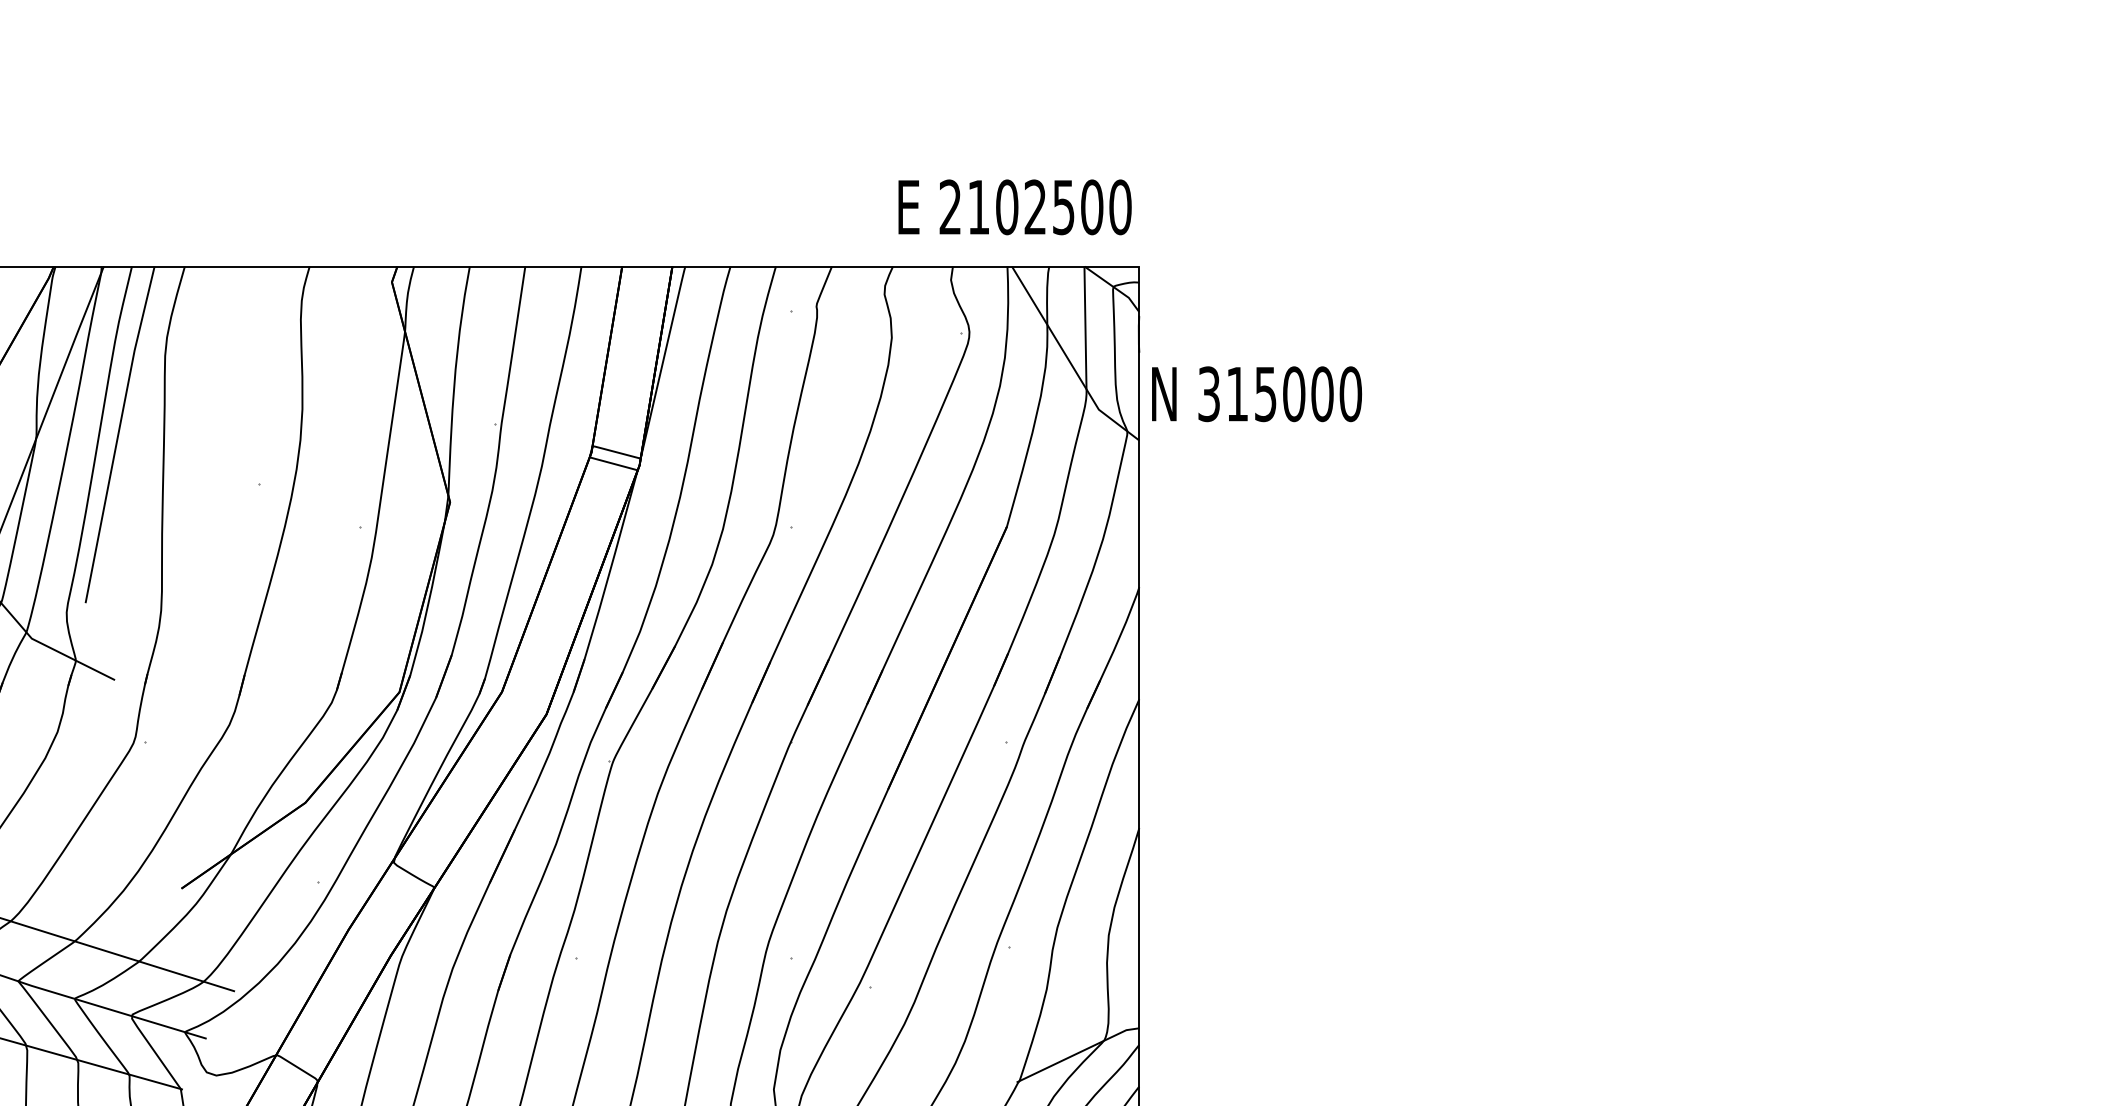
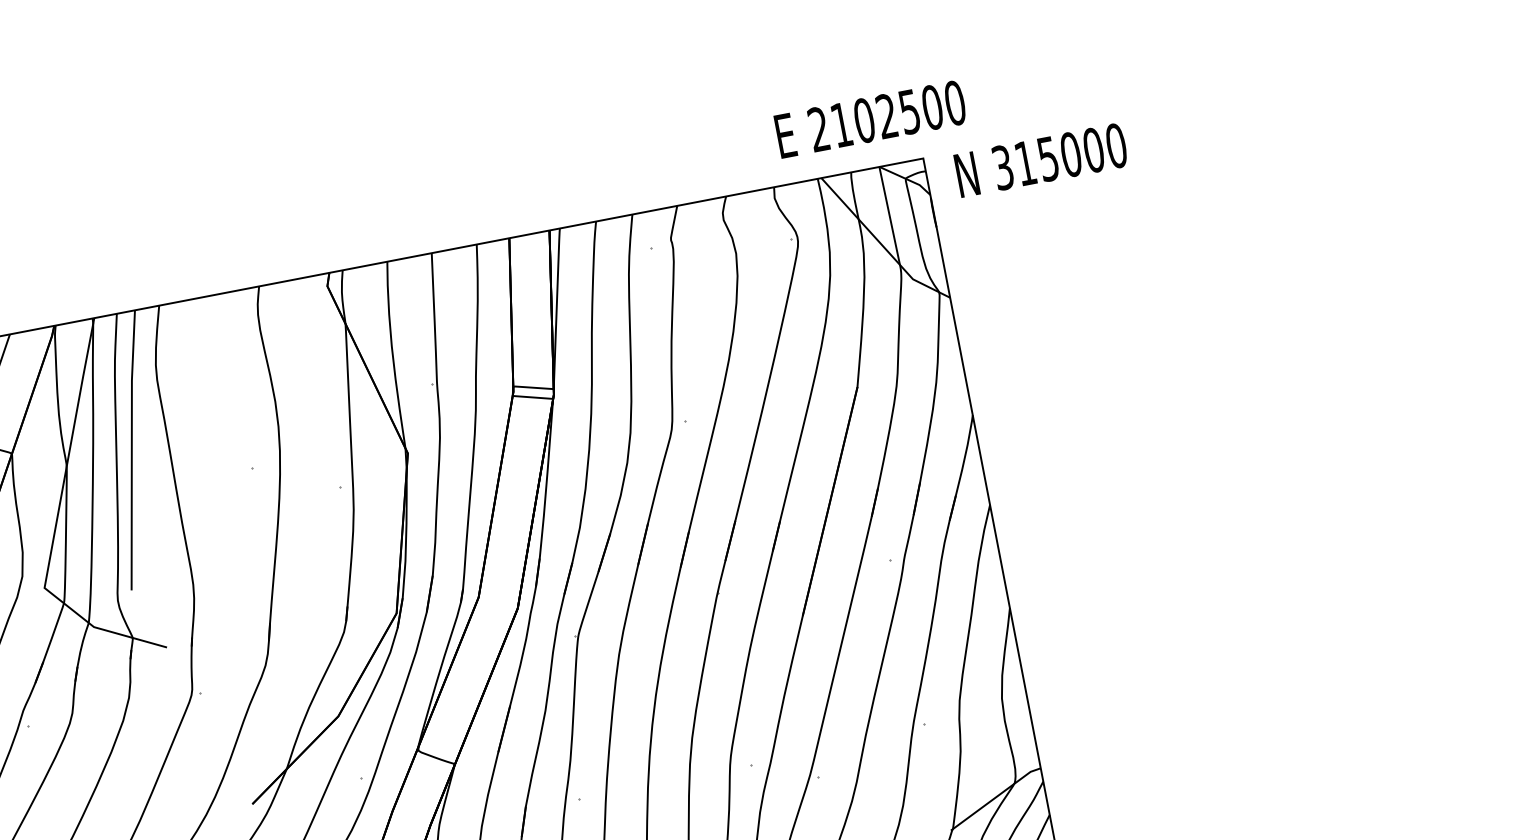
text: (1014, 207) -> (870, 119), moved
text: (1256, 394) -> (1040, 160), moved

